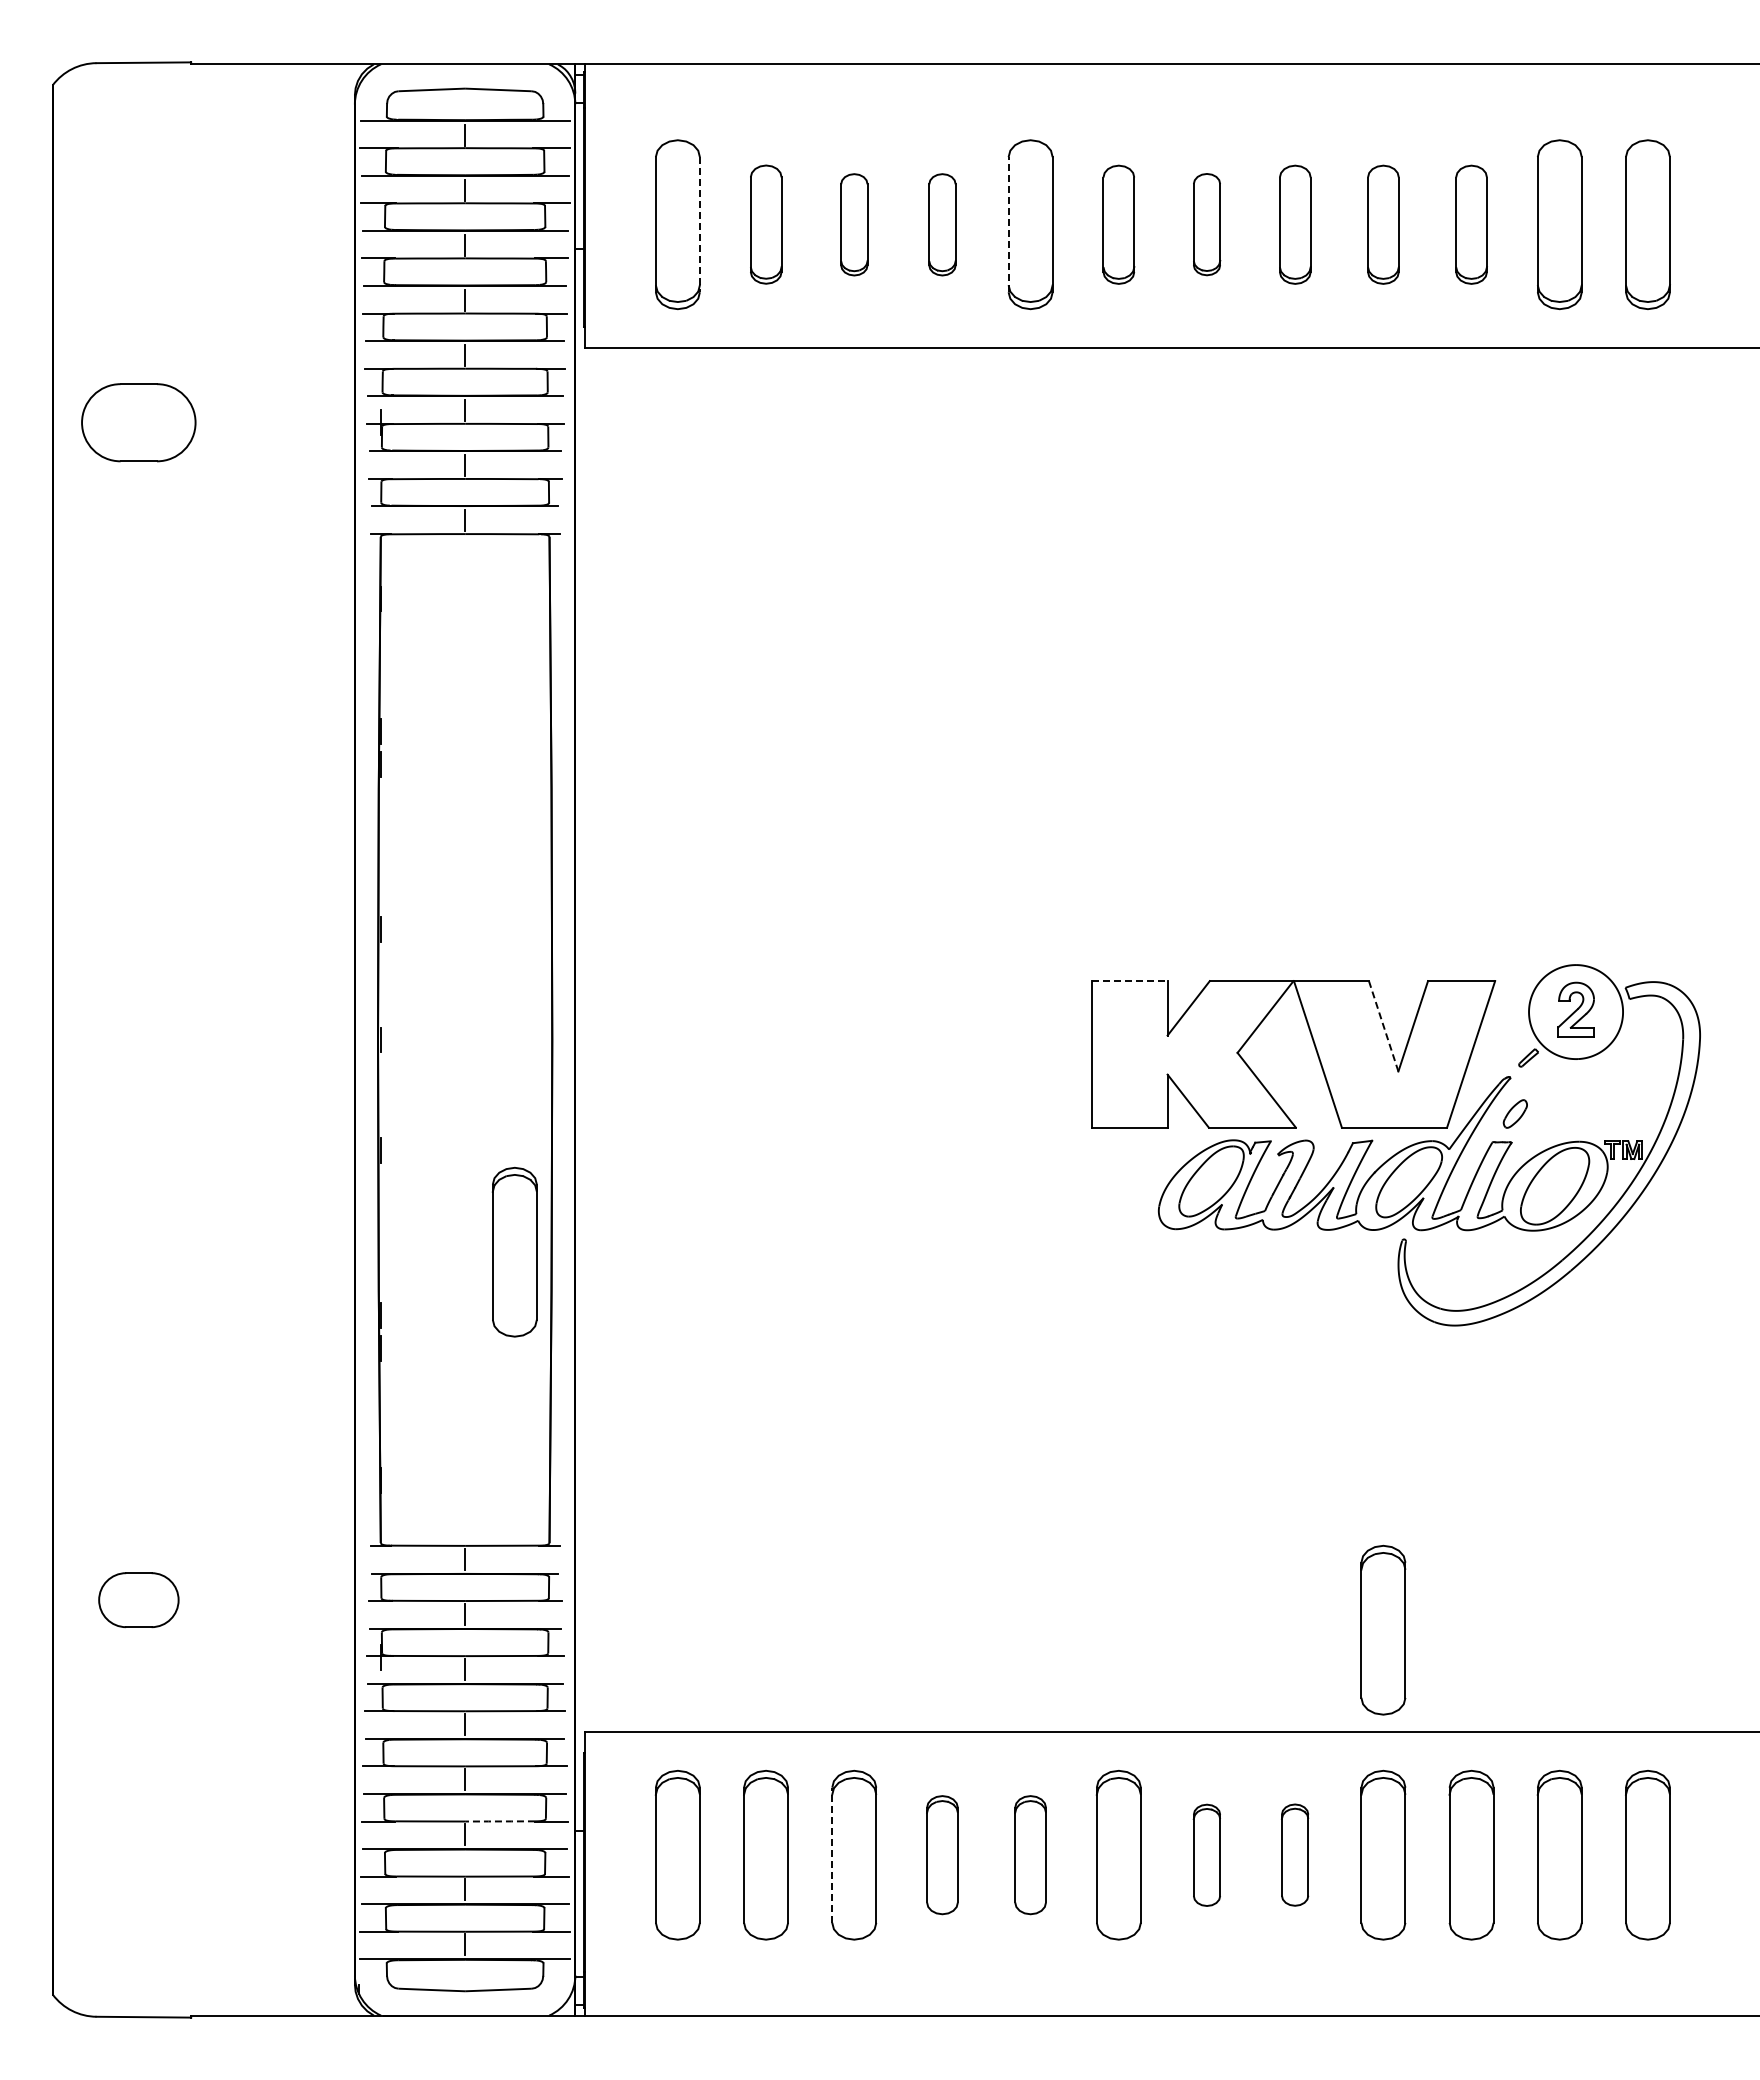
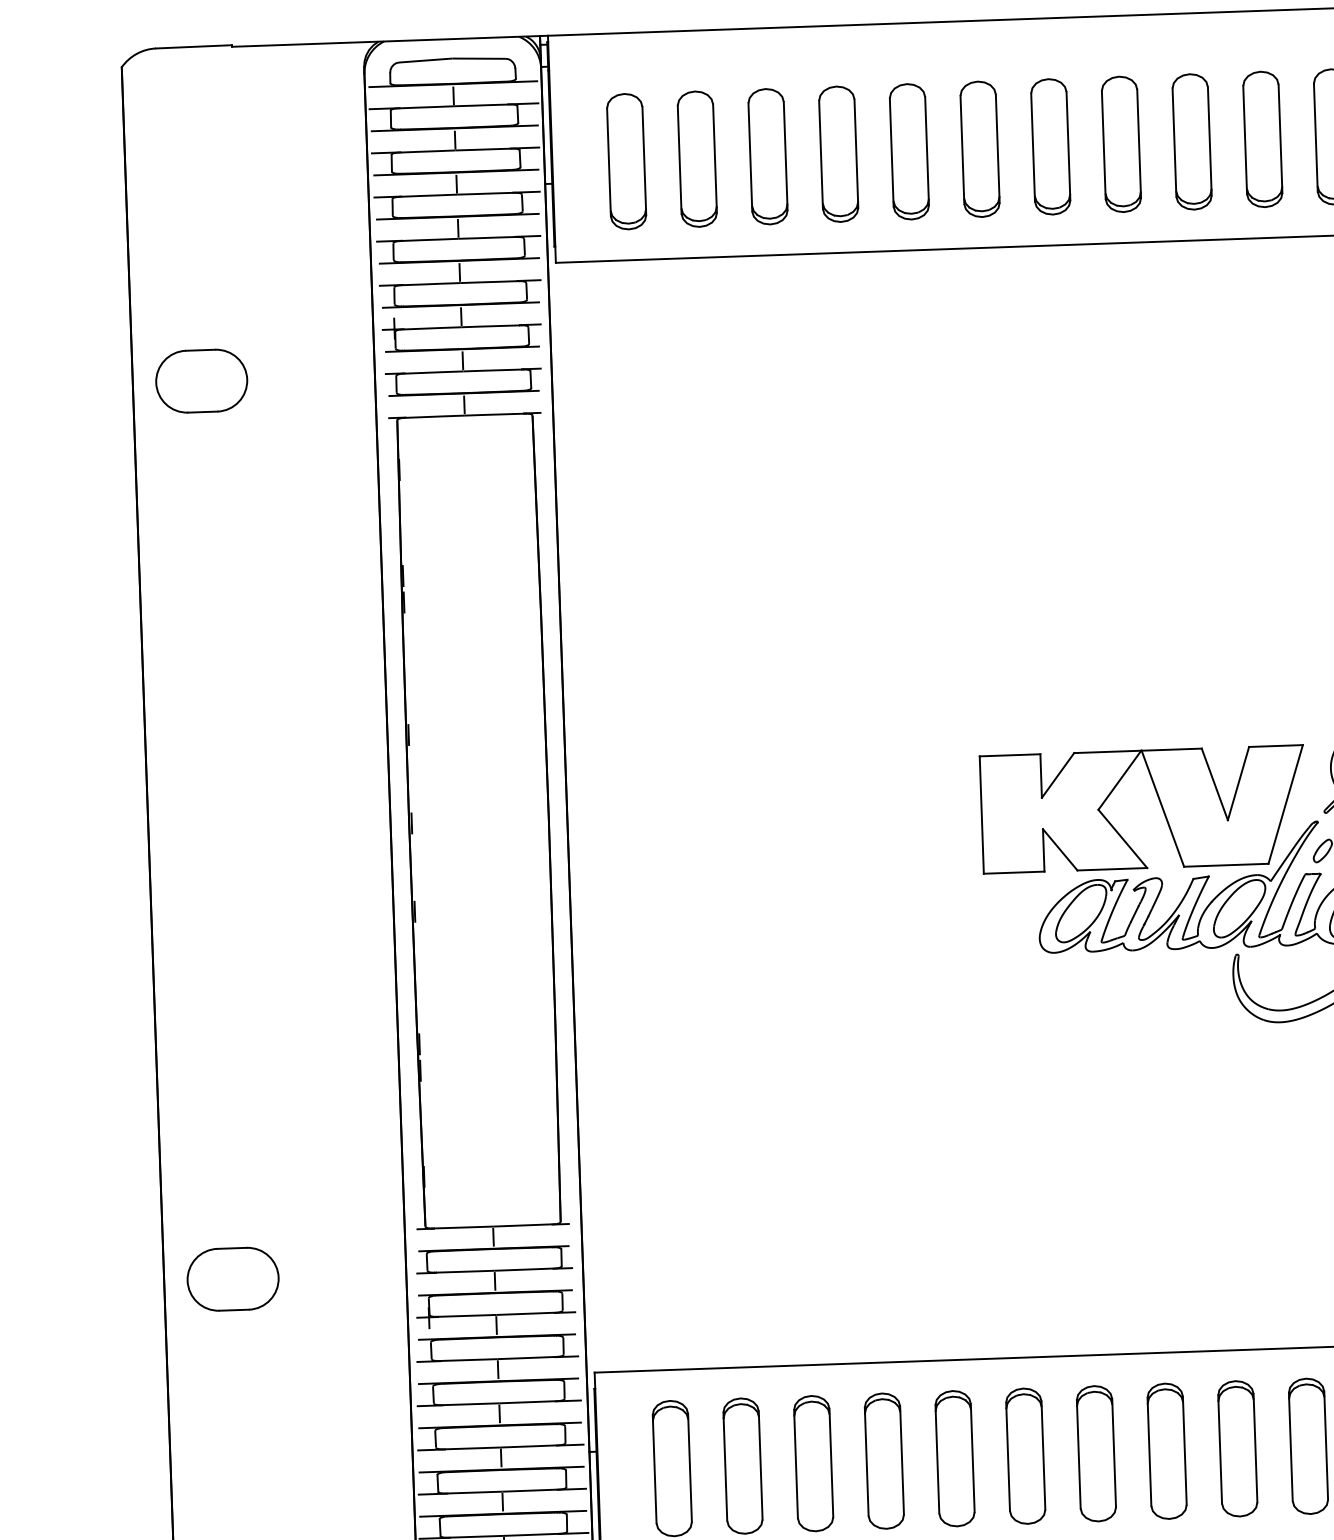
line: (699, 224) -> (643, 160), dashed -> solid
part: (766, 224) -> (697, 159), size x1.43
part: (854, 224) -> (768, 156), size x1.67
part: (942, 224) -> (838, 154), size x1.67
line: (1008, 224) -> (891, 152), dashed -> solid
part: (1118, 224) -> (979, 149), size x1.43
part: (1206, 224) -> (1050, 146), size x1.67
part: (1295, 224) -> (1121, 144), size x1.43
part: (1383, 224) -> (1192, 141), size x1.43
part: (1471, 224) -> (1262, 139), size x1.43
part: (138, 422) -> (201, 380), moved
line: (1129, 981) -> (1009, 755), dashed -> solid
line: (1383, 1026) -> (1214, 784), dashed -> solid
part: (514, 1252) -> (524, 990), removed
part: (138, 1599) -> (232, 1278), size x1.43
part: (1383, 1629) -> (1231, 1267), removed
line: (500, 1821) -> (529, 1446), dashed -> solid
part: (942, 1854) -> (884, 1460), size x1.43
part: (1030, 1854) -> (954, 1458), size x1.43
part: (1294, 1854) -> (1166, 1450), size x1.67
line: (832, 1855) -> (796, 1464), dashed -> solid
part: (1206, 1855) -> (1096, 1453), size x1.67

